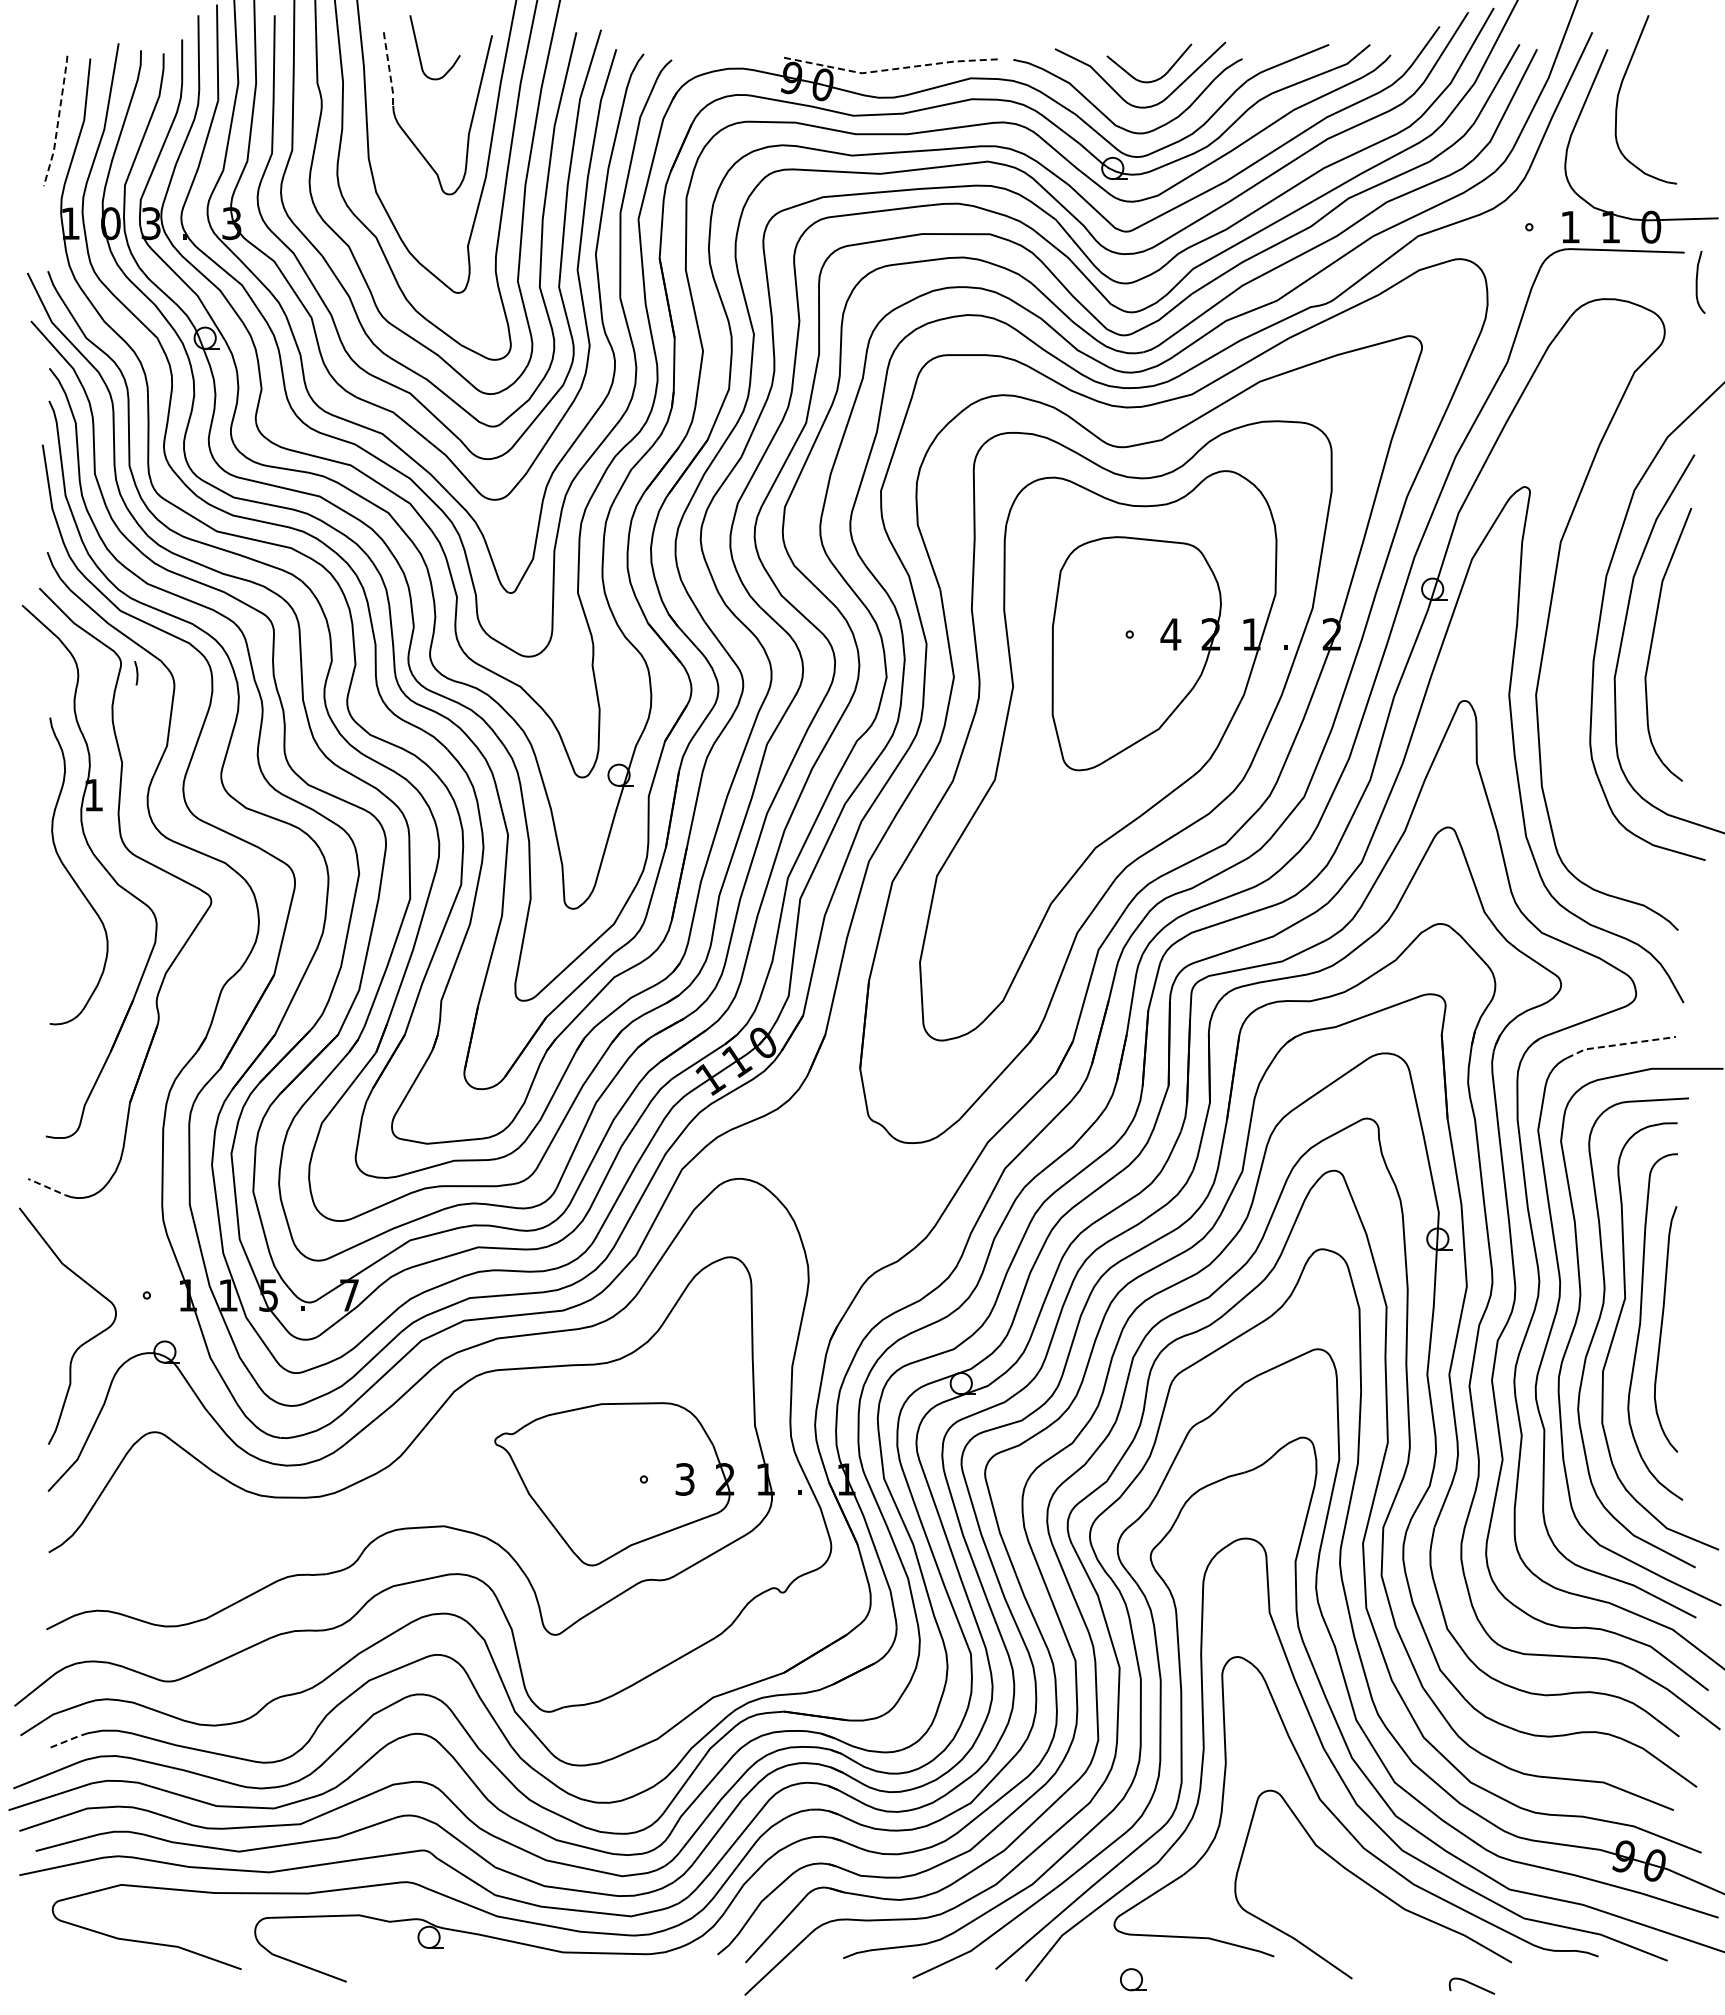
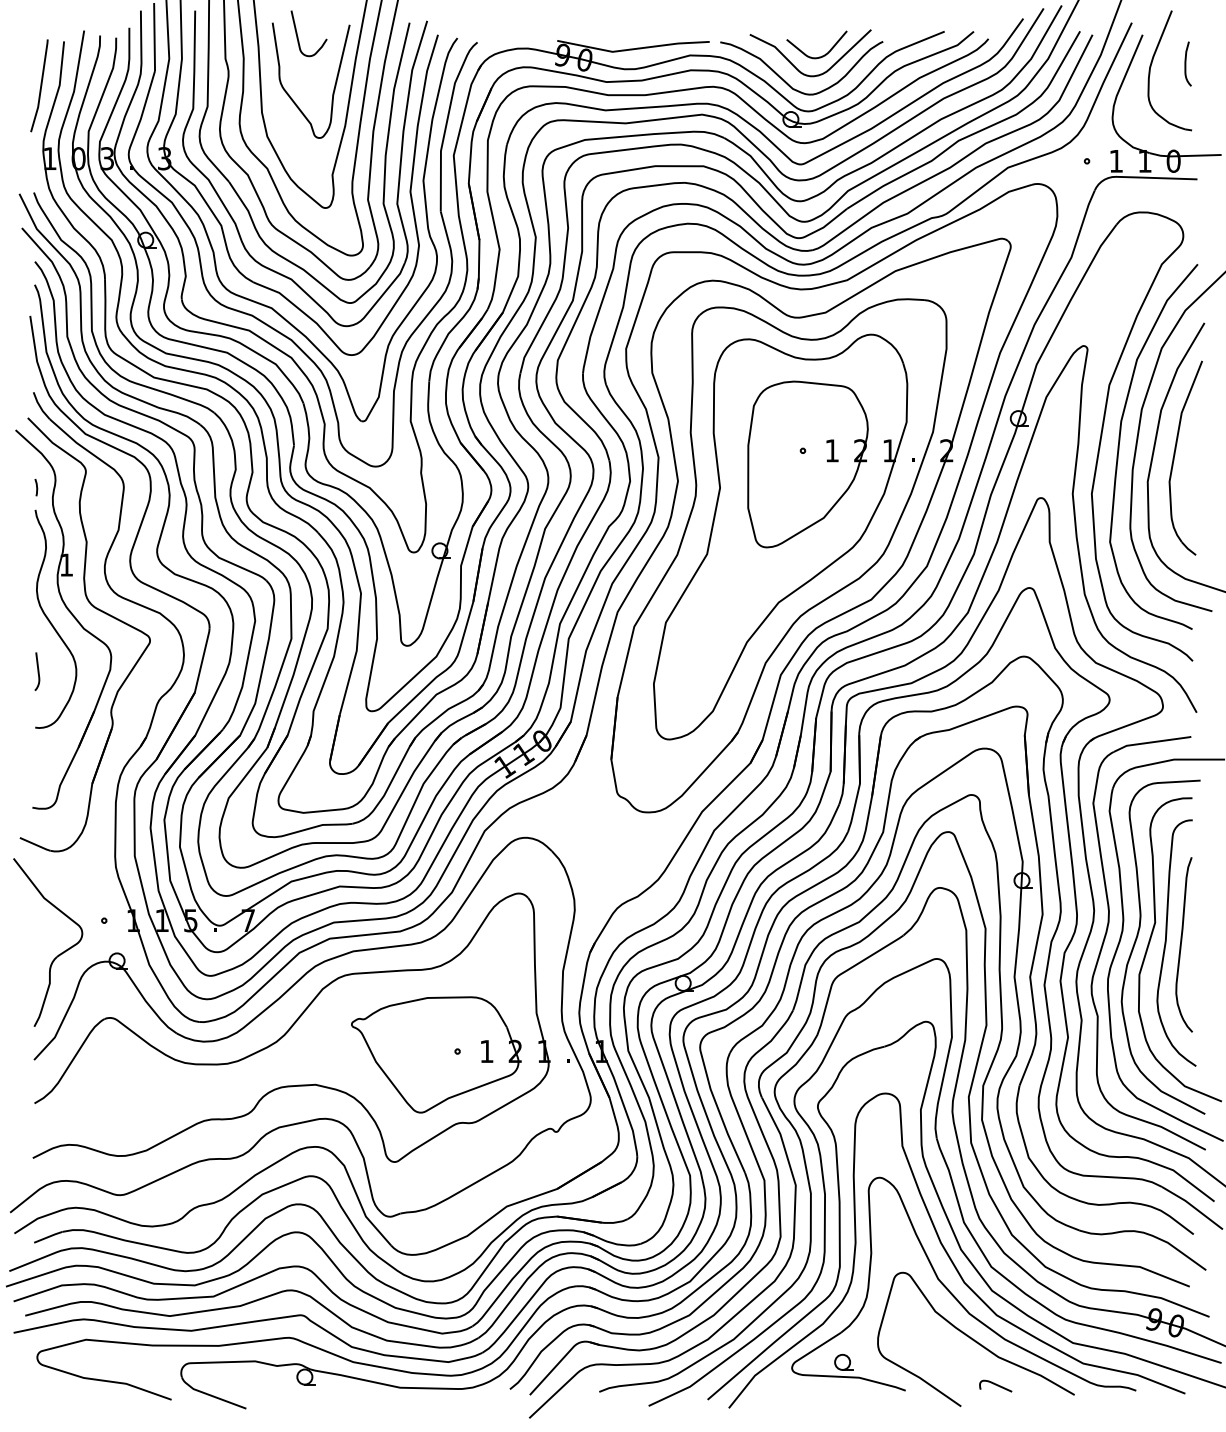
line: (389, 69) -> (276, 49), dashed -> solid
line: (890, 69) -> (632, 49), dashed -> solid
line: (58, 121) -> (41, 86), dashed -> solid
curve: (1697, 281) -> (1185, 63), moved
curve: (1575, 624) -> (1119, 443), added
text: (1170, 634) -> (831, 450), 4 -> 1
line: (136, 673) -> (36, 487), moved
curve: (53, 945) -> (37, 671), added
line: (1620, 1044) -> (1151, 742), dashed -> solid
line: (50, 1188) -> (35, 844), dashed -> solid
text: (684, 1479) -> (486, 1051), 3 -> 1
line: (68, 1740) -> (48, 1237), dashed -> solid
part: (1133, 1979) -> (844, 1362), moved
curve: (1471, 1984) -> (995, 1384), moved

